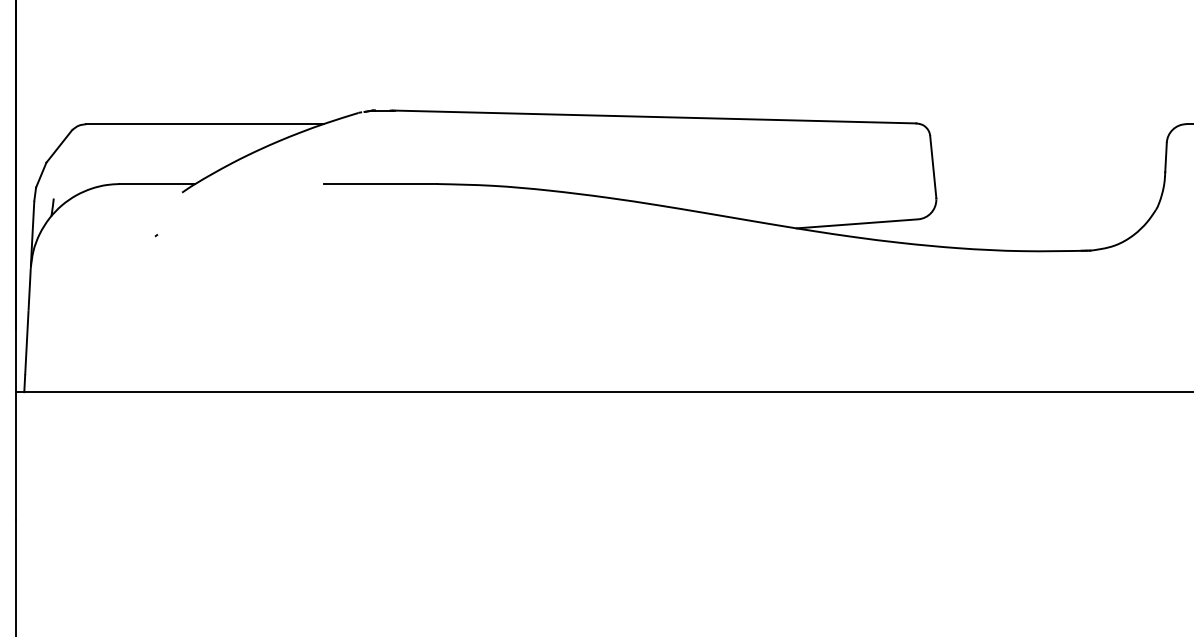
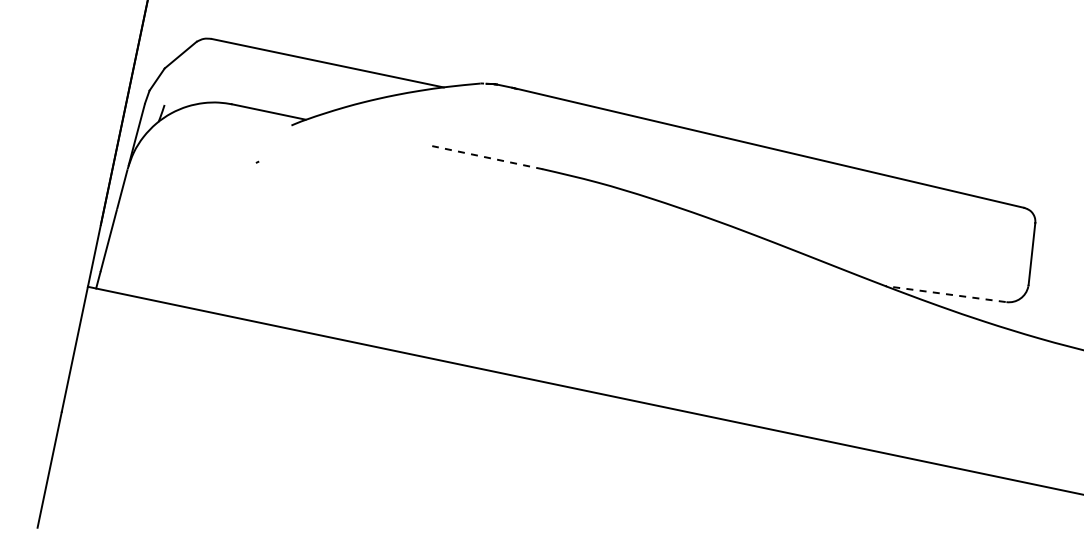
line: (380, 184) -> (487, 158), solid -> dashed
line: (857, 223) -> (946, 293), solid -> dashed

